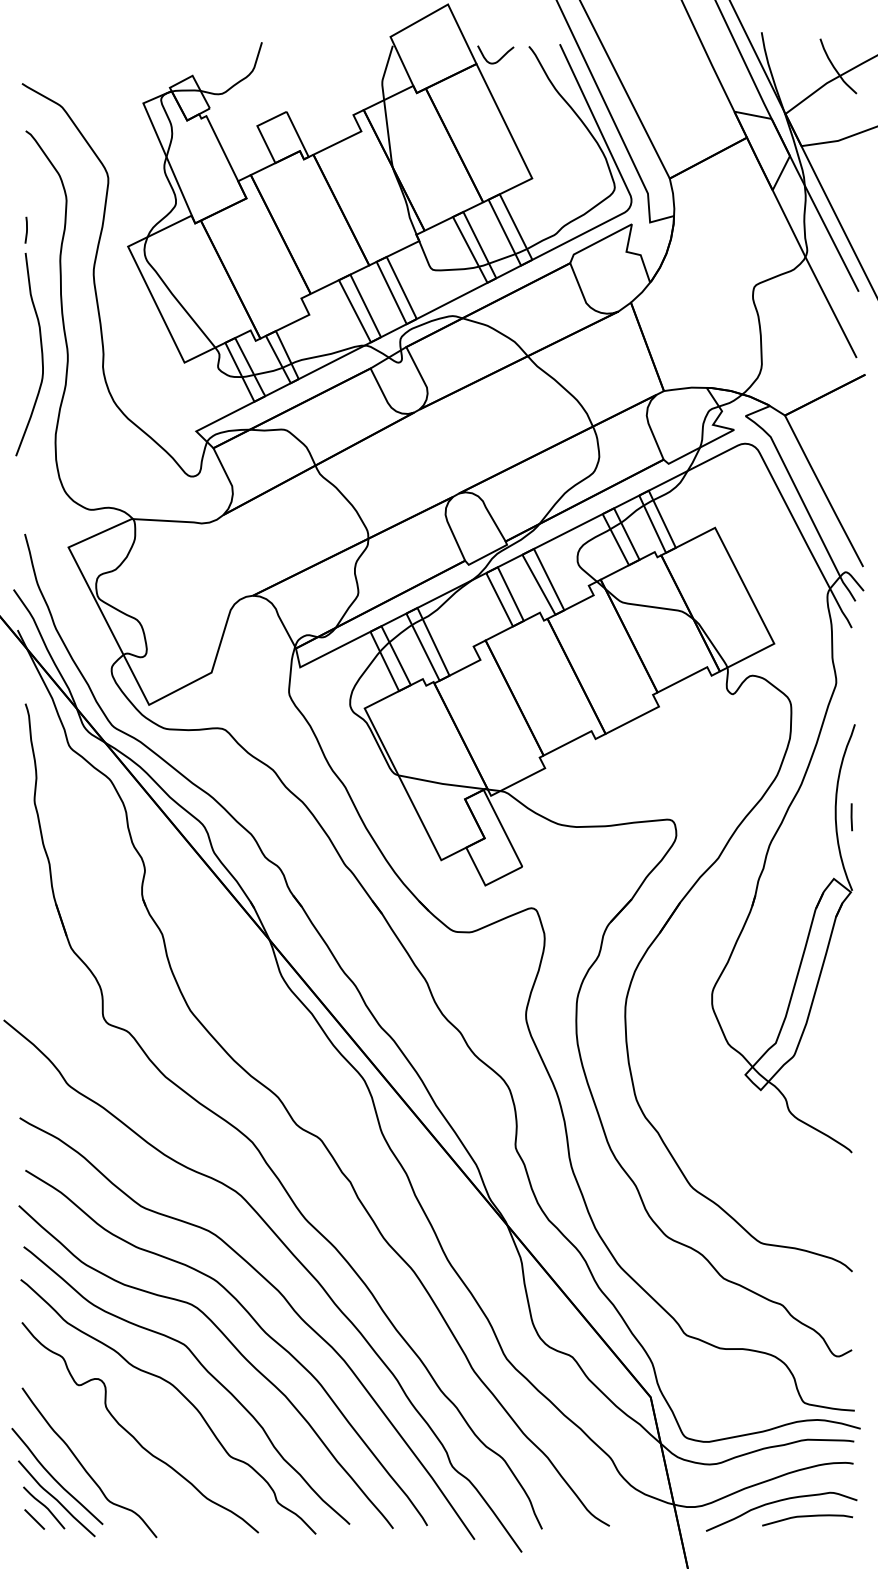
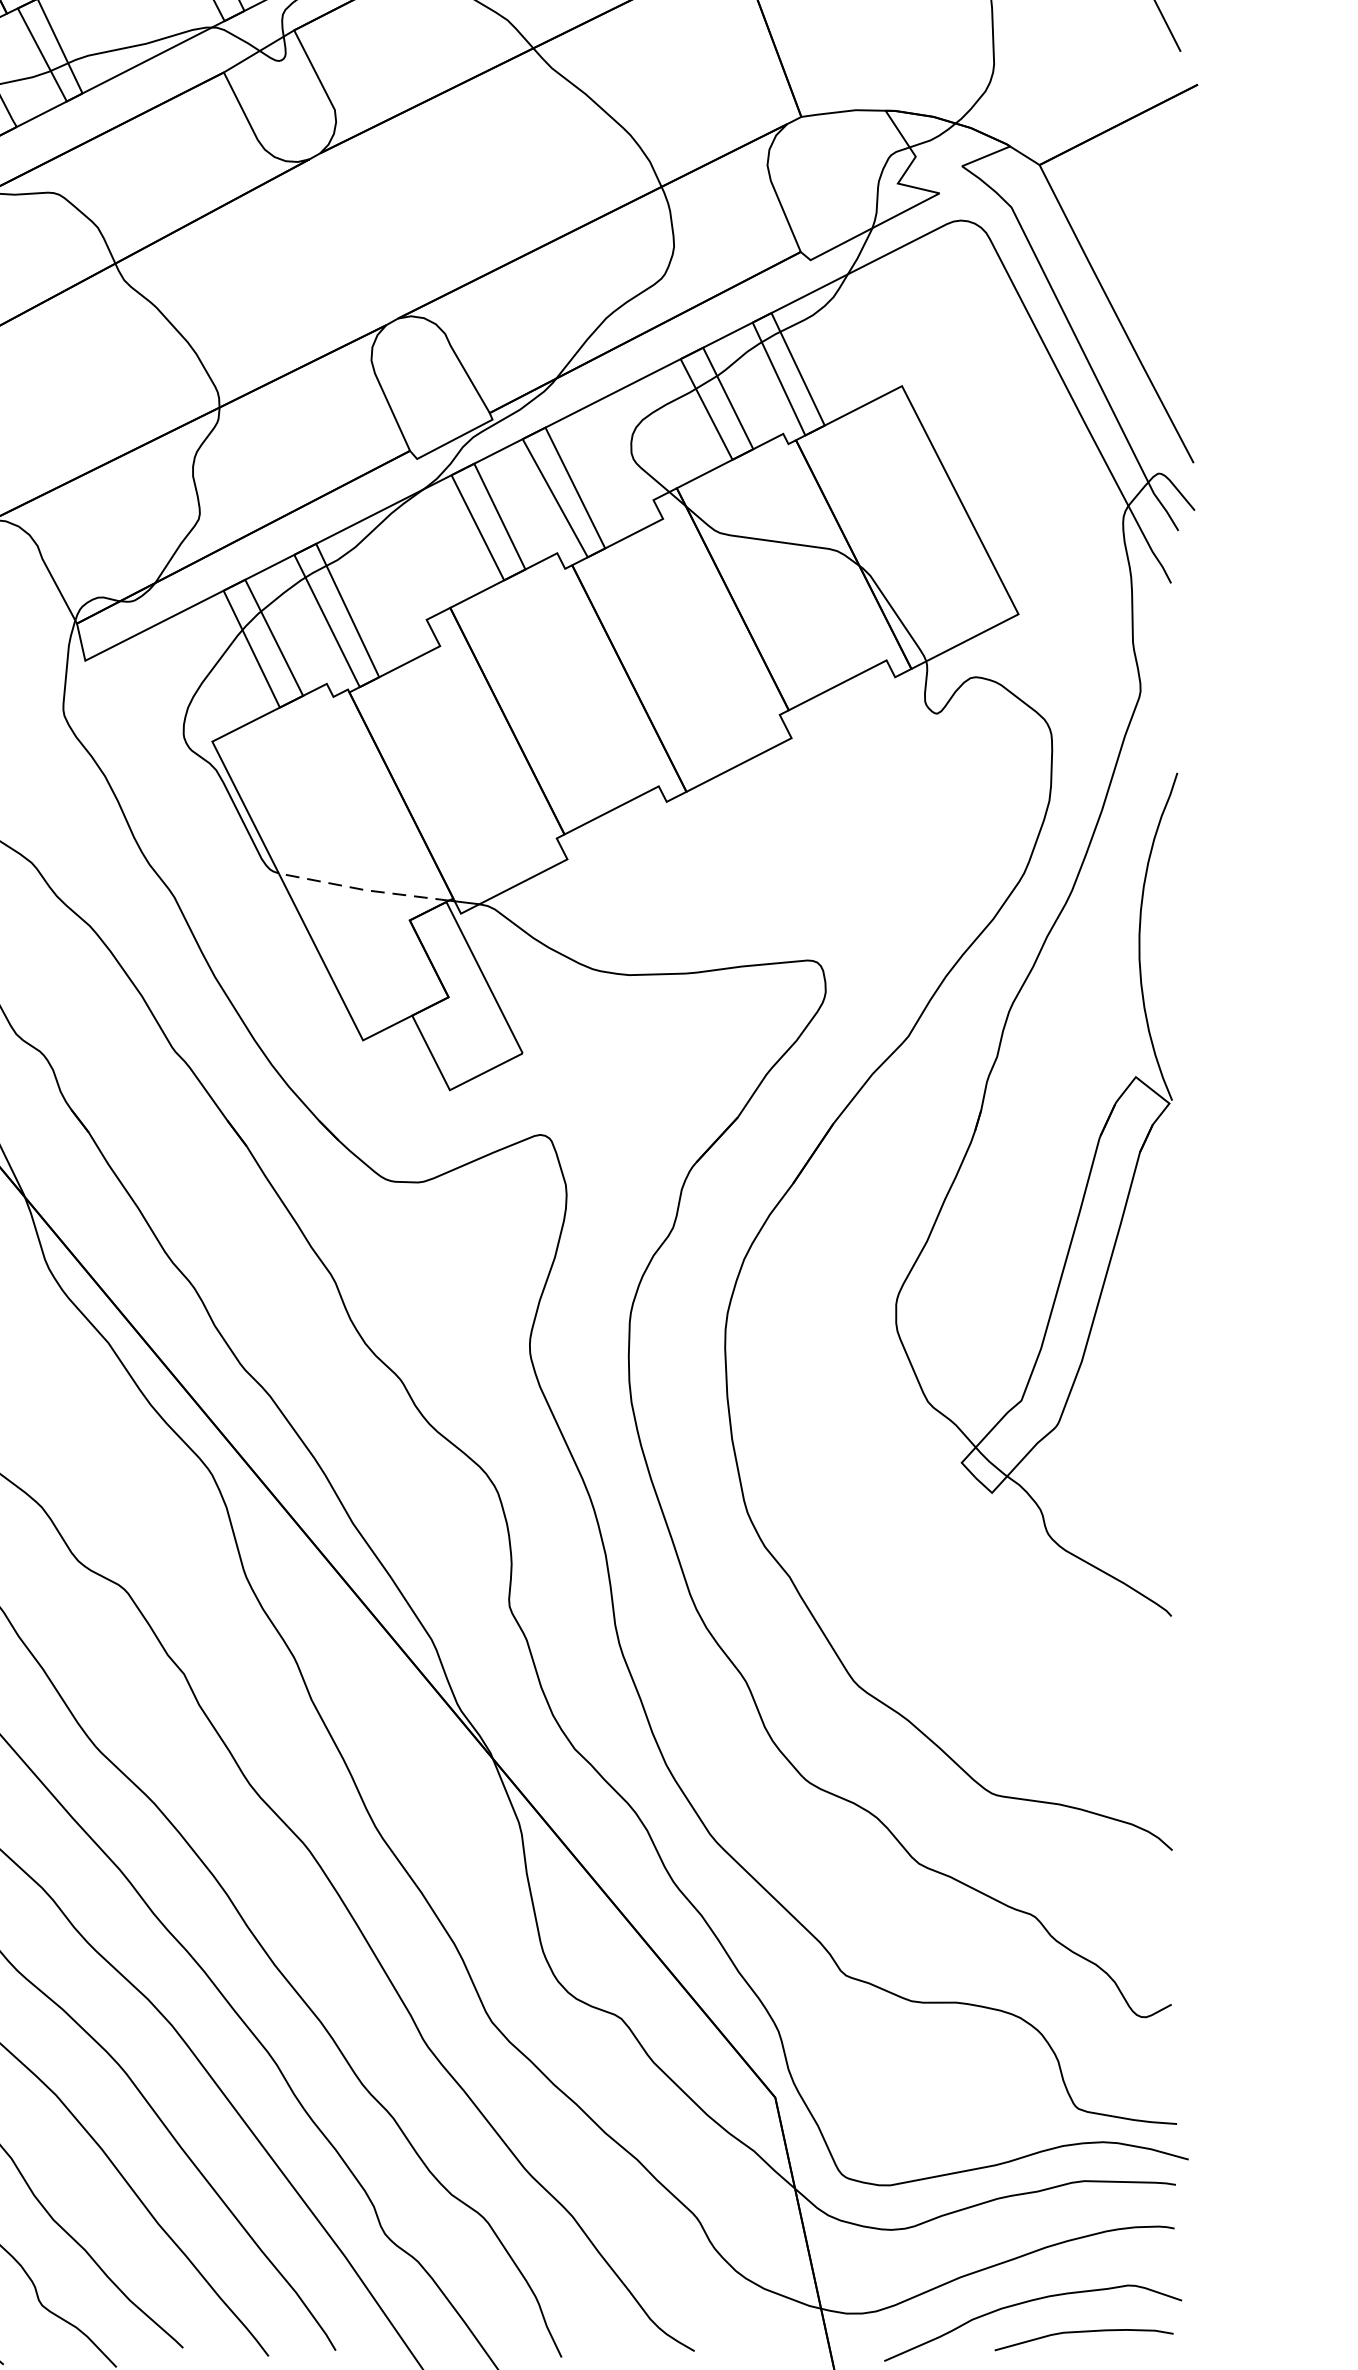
line: (441, 783) -> (363, 889), solid -> dashed
line: (851, 817) -> (1170, 956), removed

